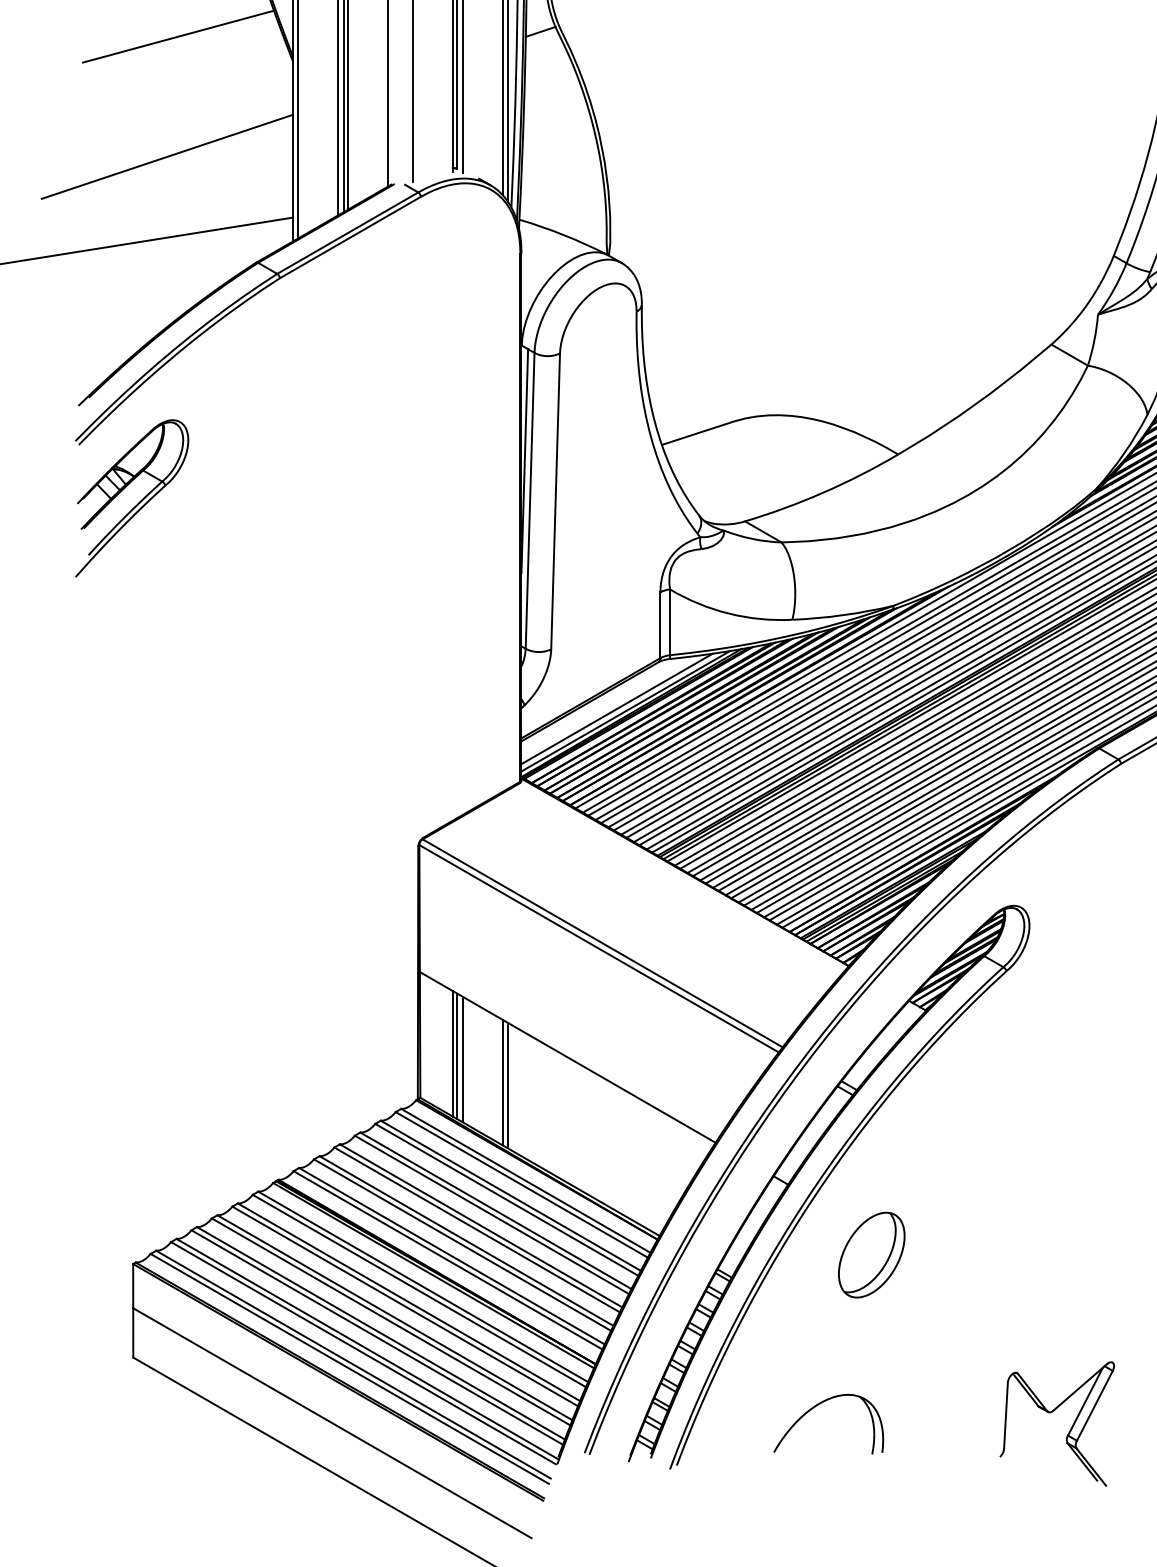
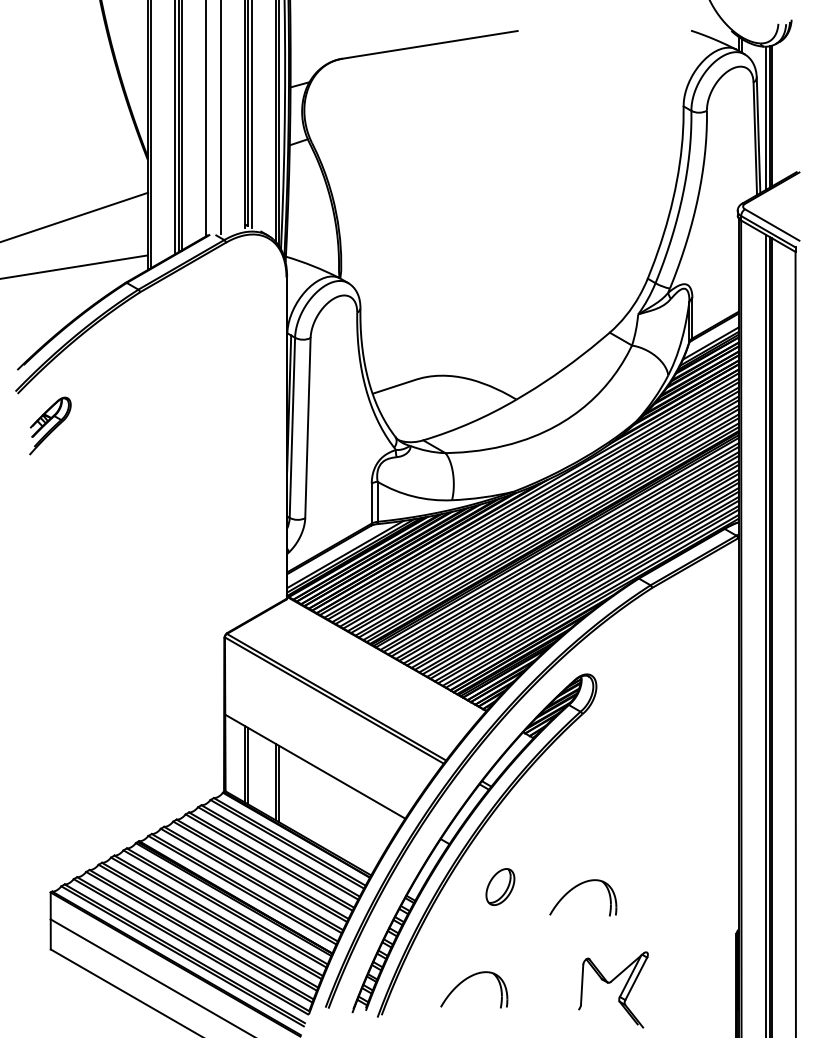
line: (178, 37) -> (78, 145), removed
part: (132, 497) -> (50, 425), size x0.6
line: (462, 1058) -> (251, 767), removed
part: (871, 1254) -> (500, 886), size x0.7
part: (1000, 1254) -> (578, 886), added

